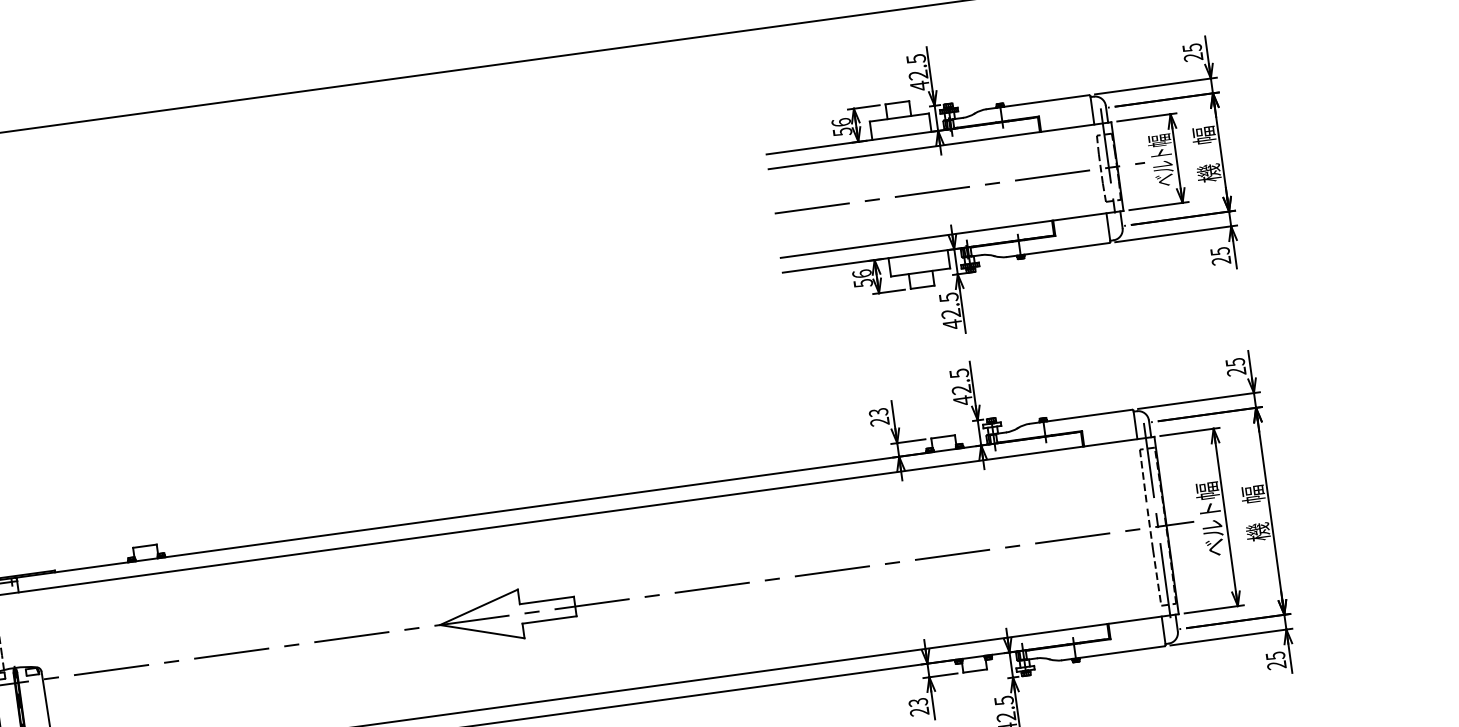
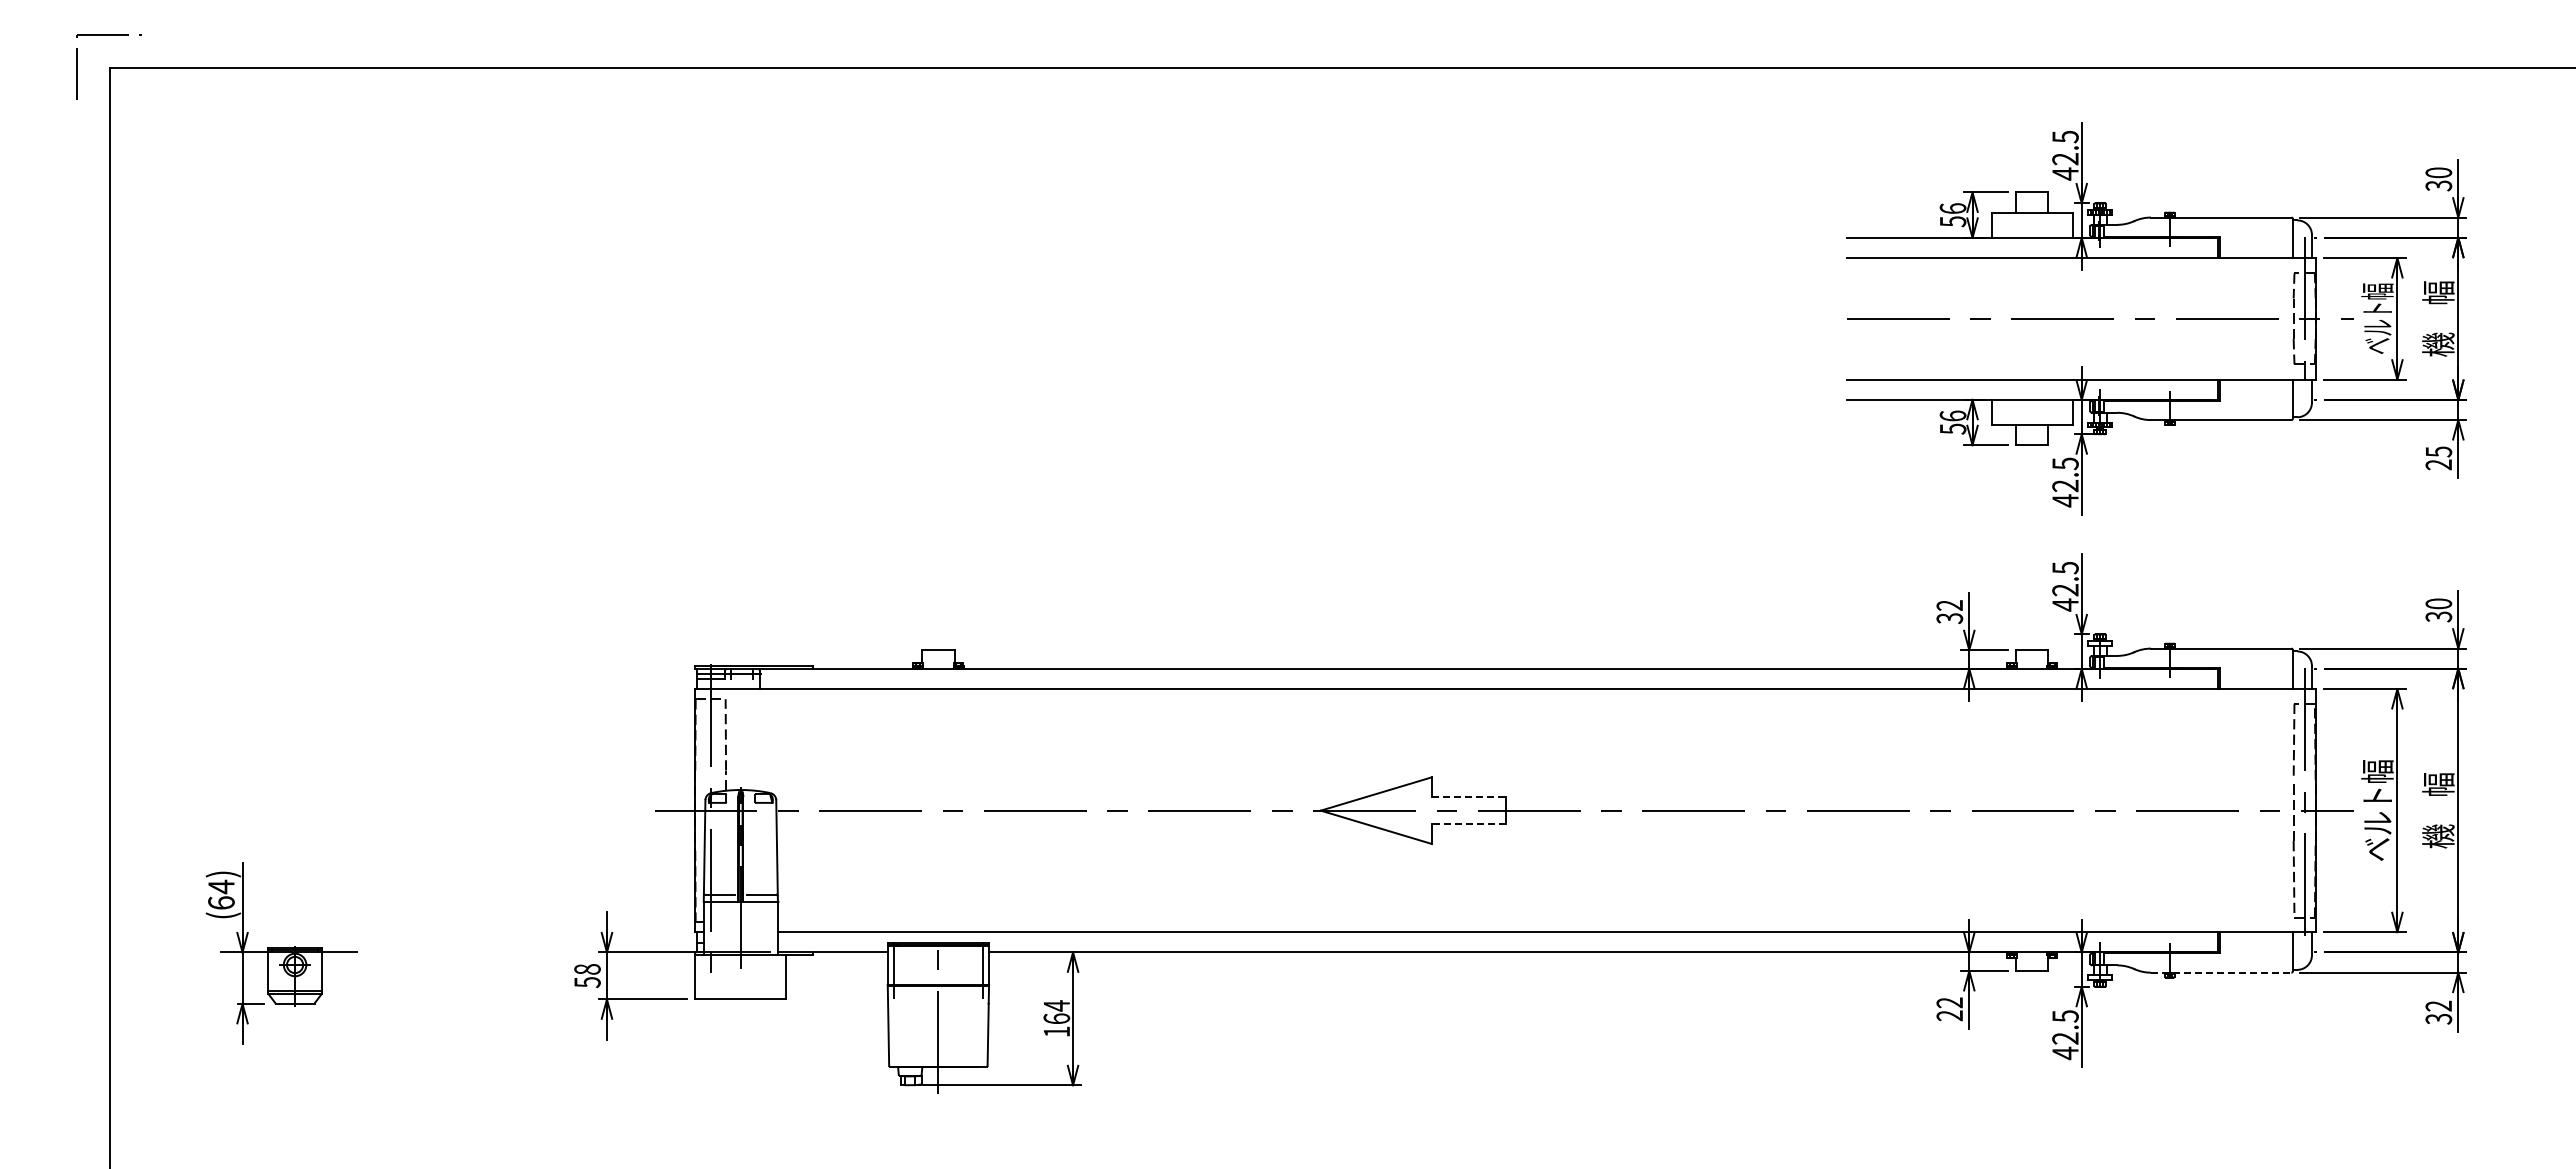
text: (1192, 52) -> (2438, 179), 25 -> 30
text: (1235, 367) -> (2438, 610), 25 -> 30
text: (879, 417) -> (1950, 612), 23 -> 32
line: (547, 600) -> (1469, 797), solid -> dashed
line: (549, 619) -> (1468, 823), solid -> dashed
line: (1113, 653) -> (2221, 972), solid -> dashed
text: (1275, 660) -> (2438, 1012), 25 -> 32
text: (918, 702) -> (1950, 1002), 23 -> 22

